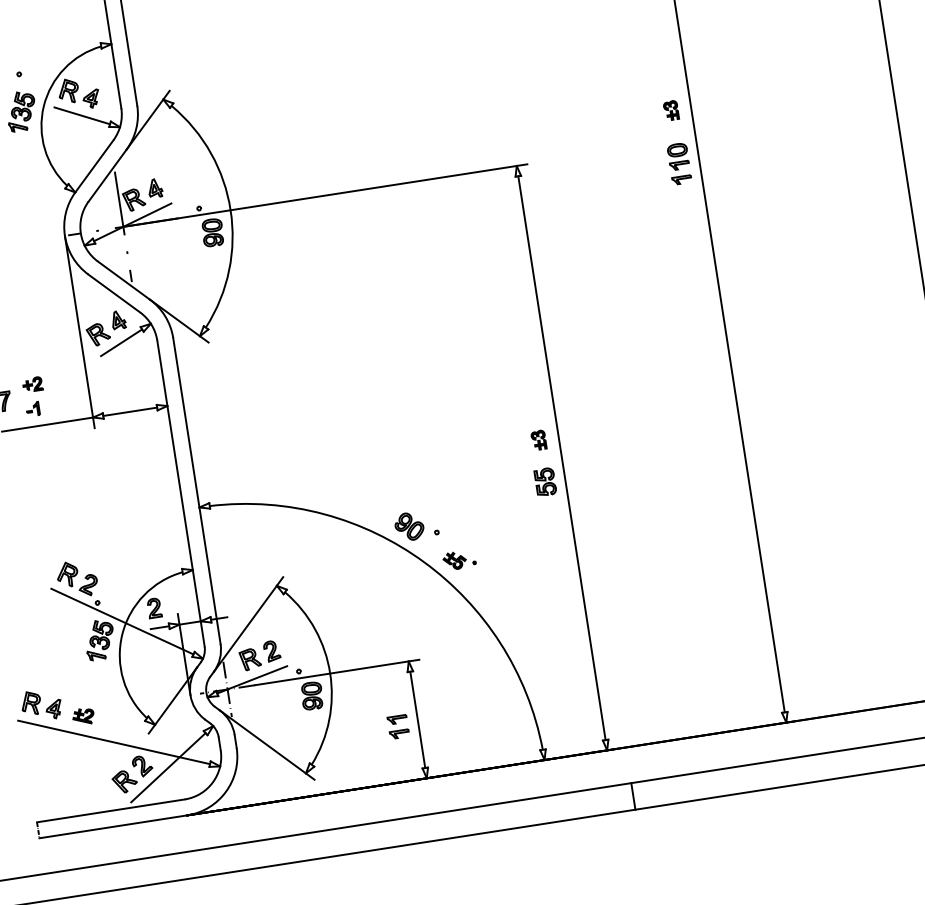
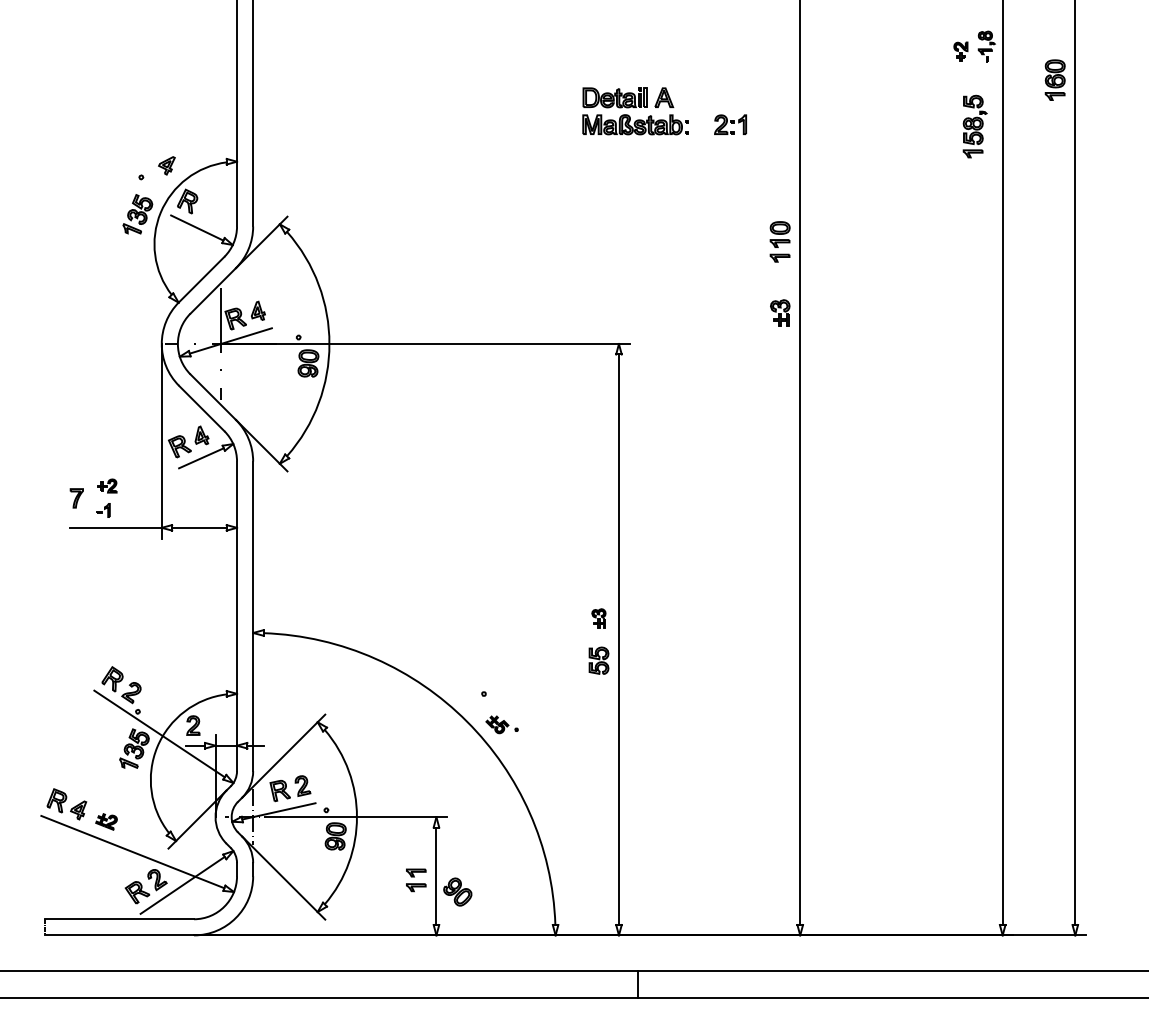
part: (90, 98) -> (166, 165), moved
part: (670, 110) -> (779, 312), size x1.4
part: (678, 163) -> (779, 241), moved
part: (409, 526) -> (457, 891), moved

